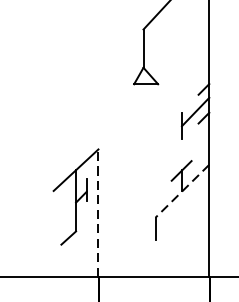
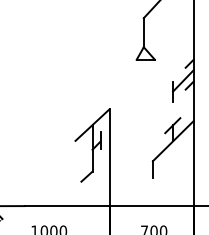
line: (182, 191) -> (173, 141), dashed -> solid
line: (98, 212) -> (109, 157), dashed -> solid

